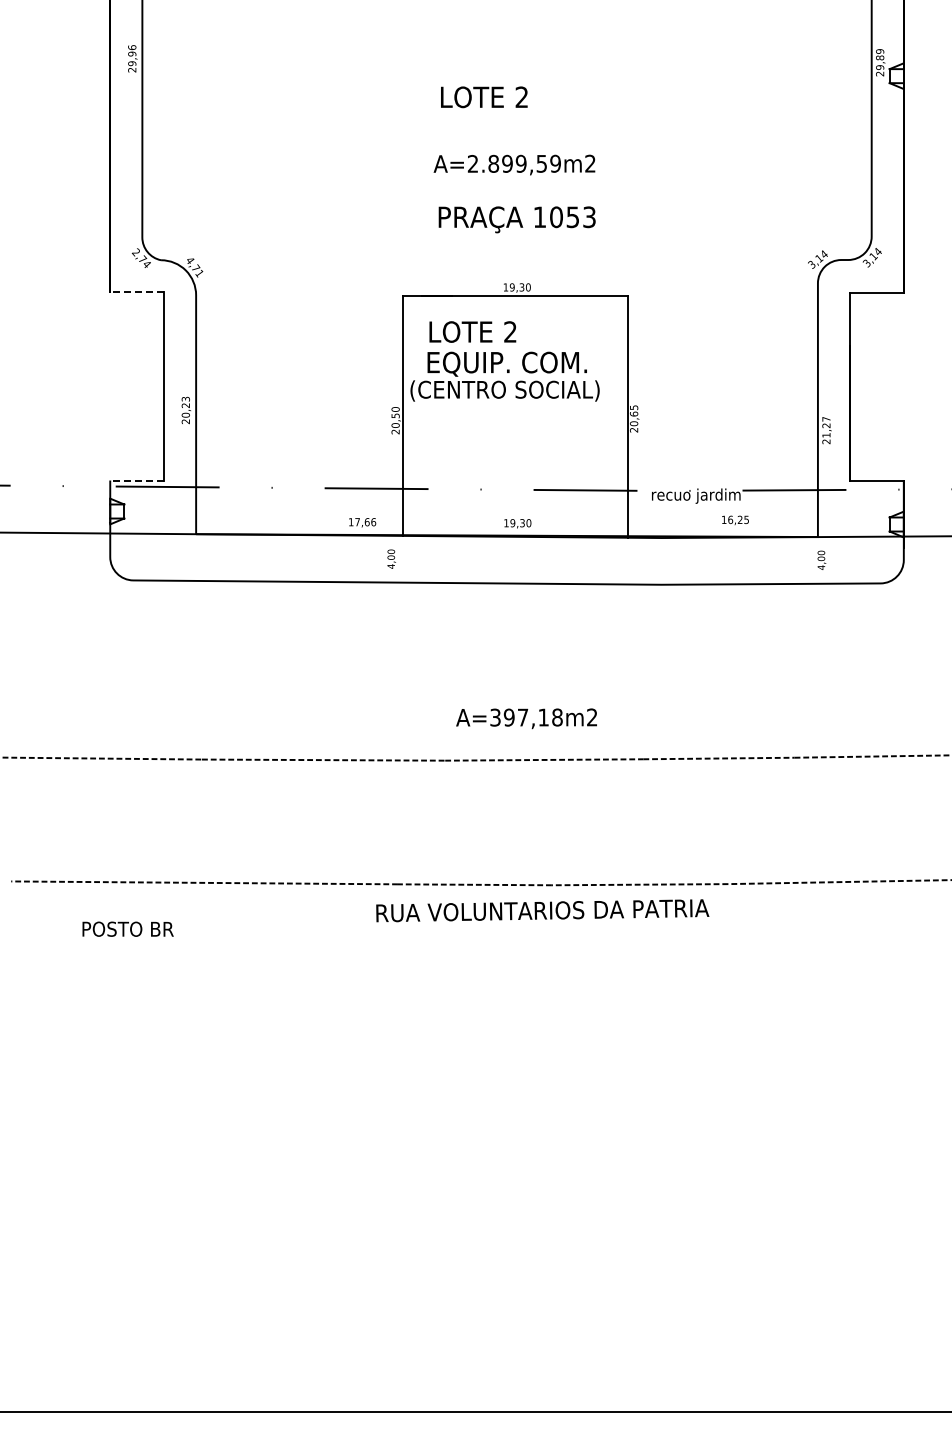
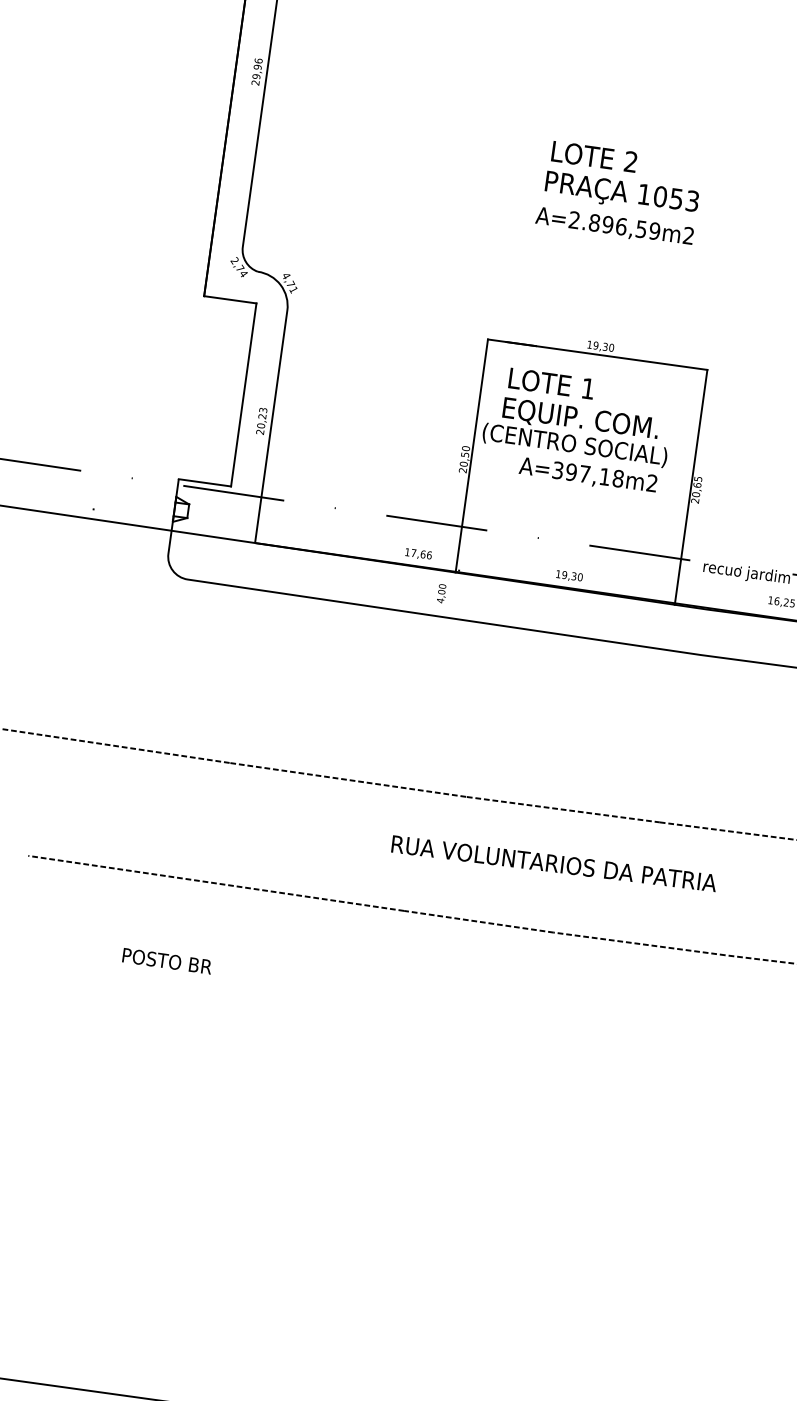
text: (520, 163) -> (620, 226), A=2.899,59m2 -> A=2.896,59m2
text: (516, 219) -> (621, 193), moved
line: (137, 292) -> (230, 299), dashed -> solid
text: (510, 331) -> (588, 388), 2 -> 1
line: (137, 480) -> (205, 482), dashed -> solid
text: (526, 718) -> (588, 475), moved
text: (542, 910) -> (554, 863), moved
text: (127, 928) -> (166, 960), moved

